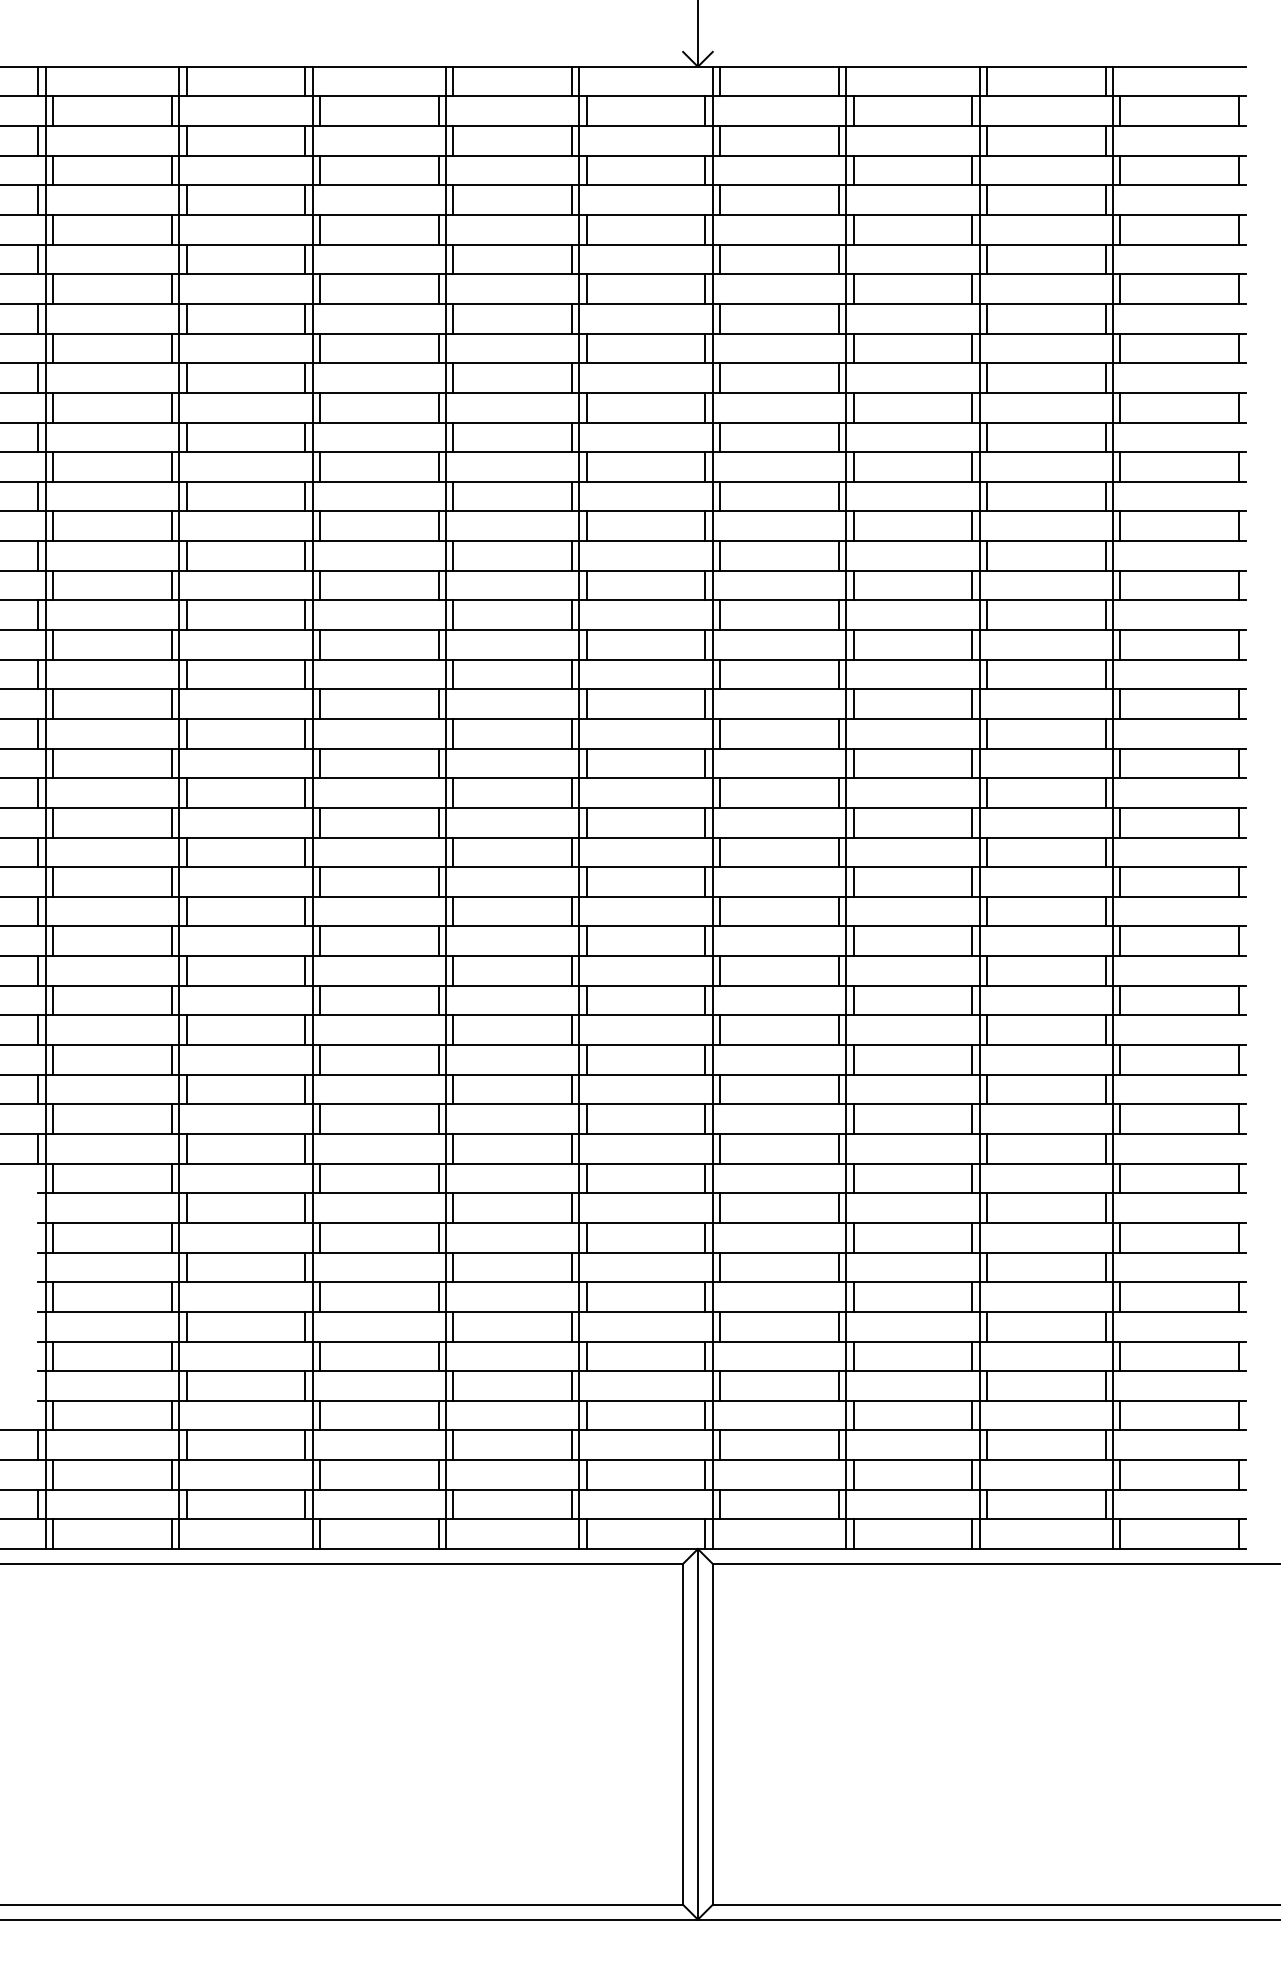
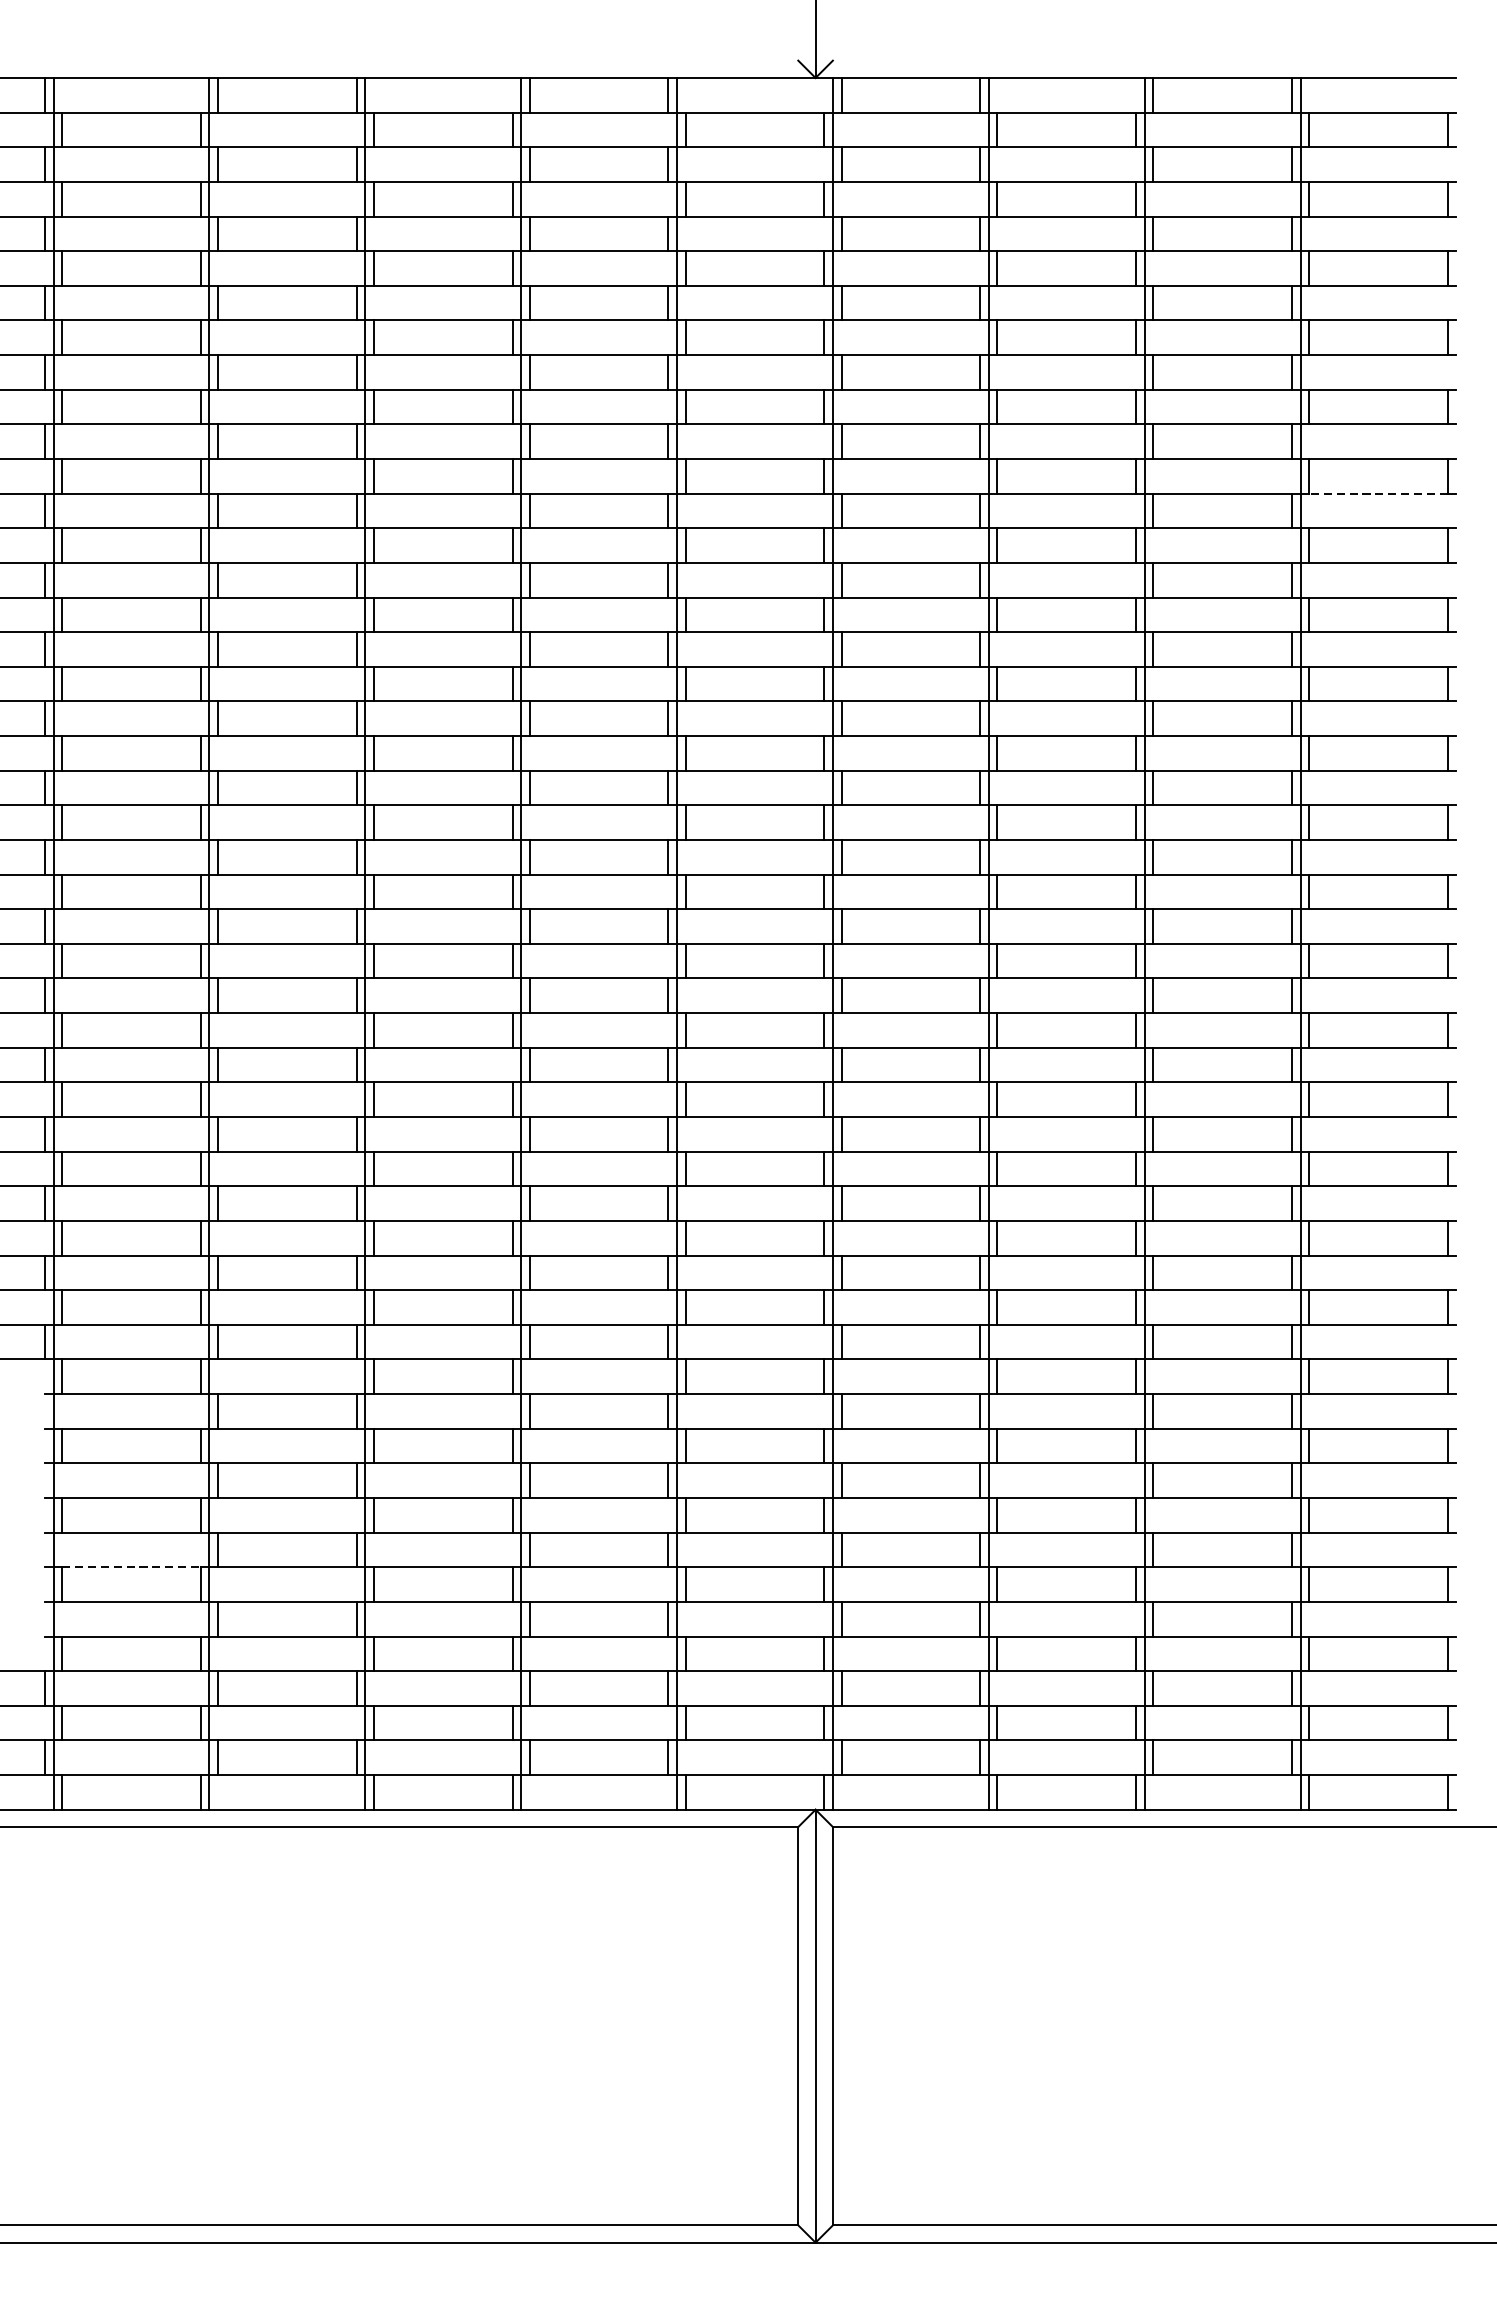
line: (1179, 422) -> (1378, 493), solid -> dashed
line: (112, 1341) -> (131, 1567), solid -> dashed

